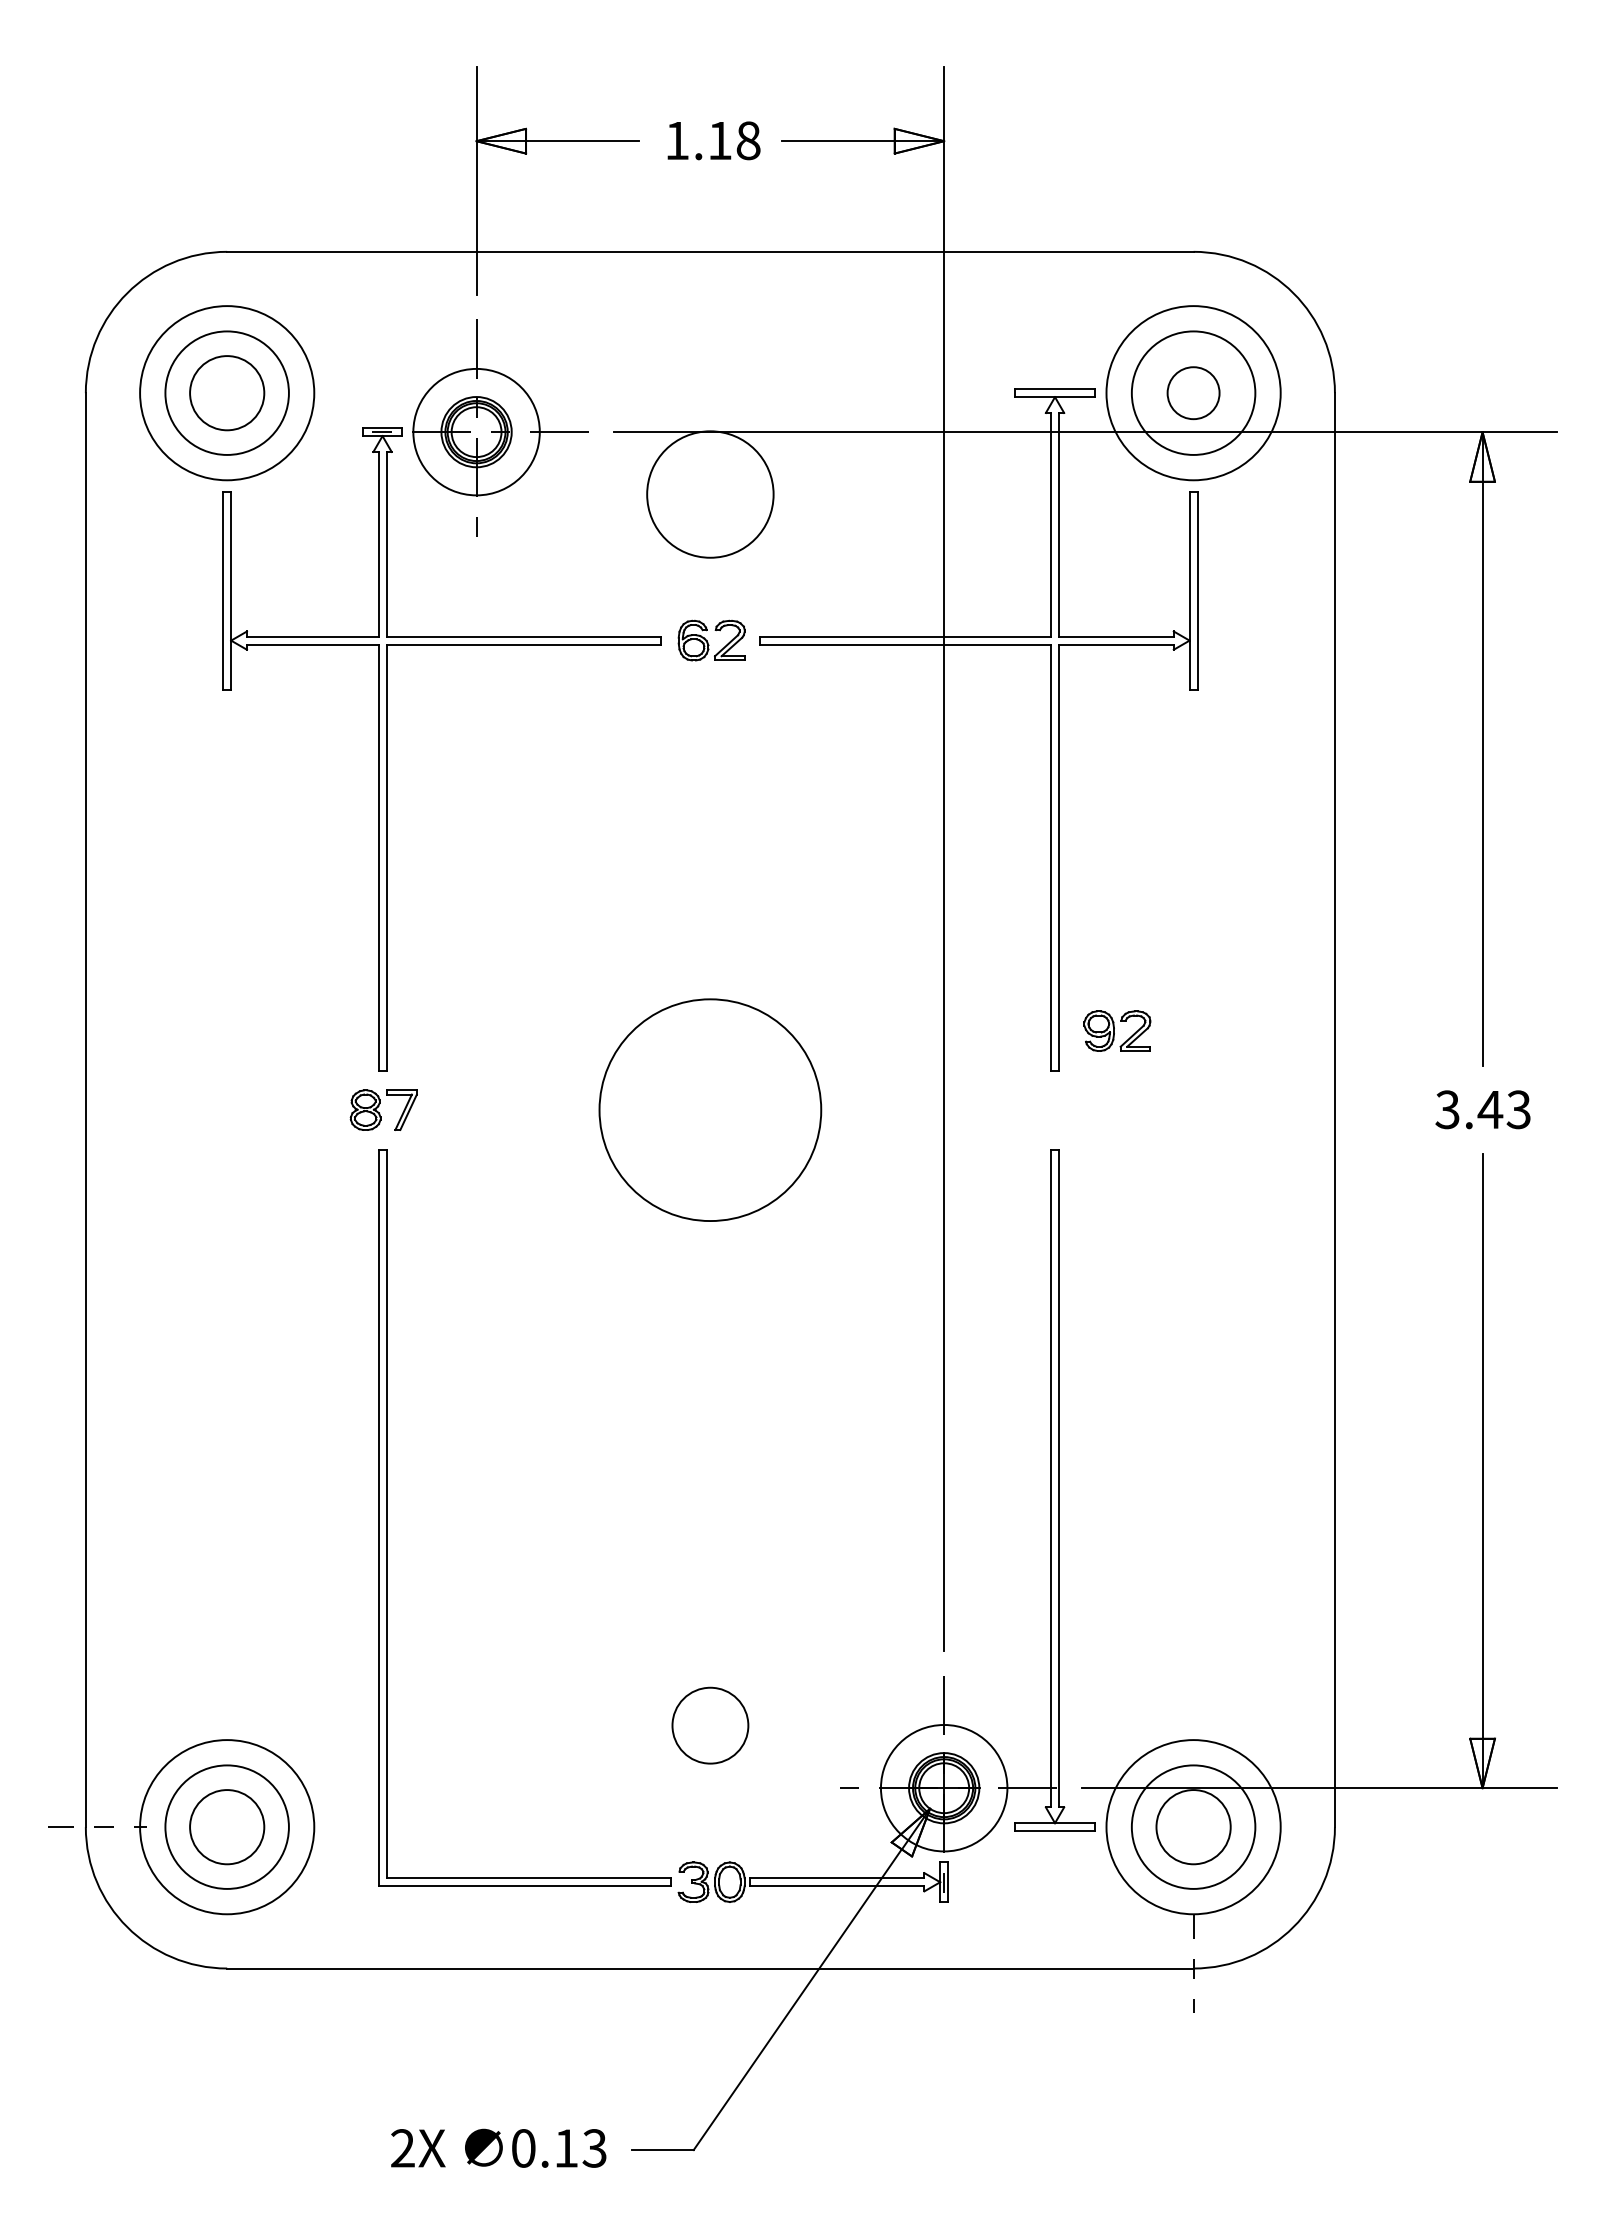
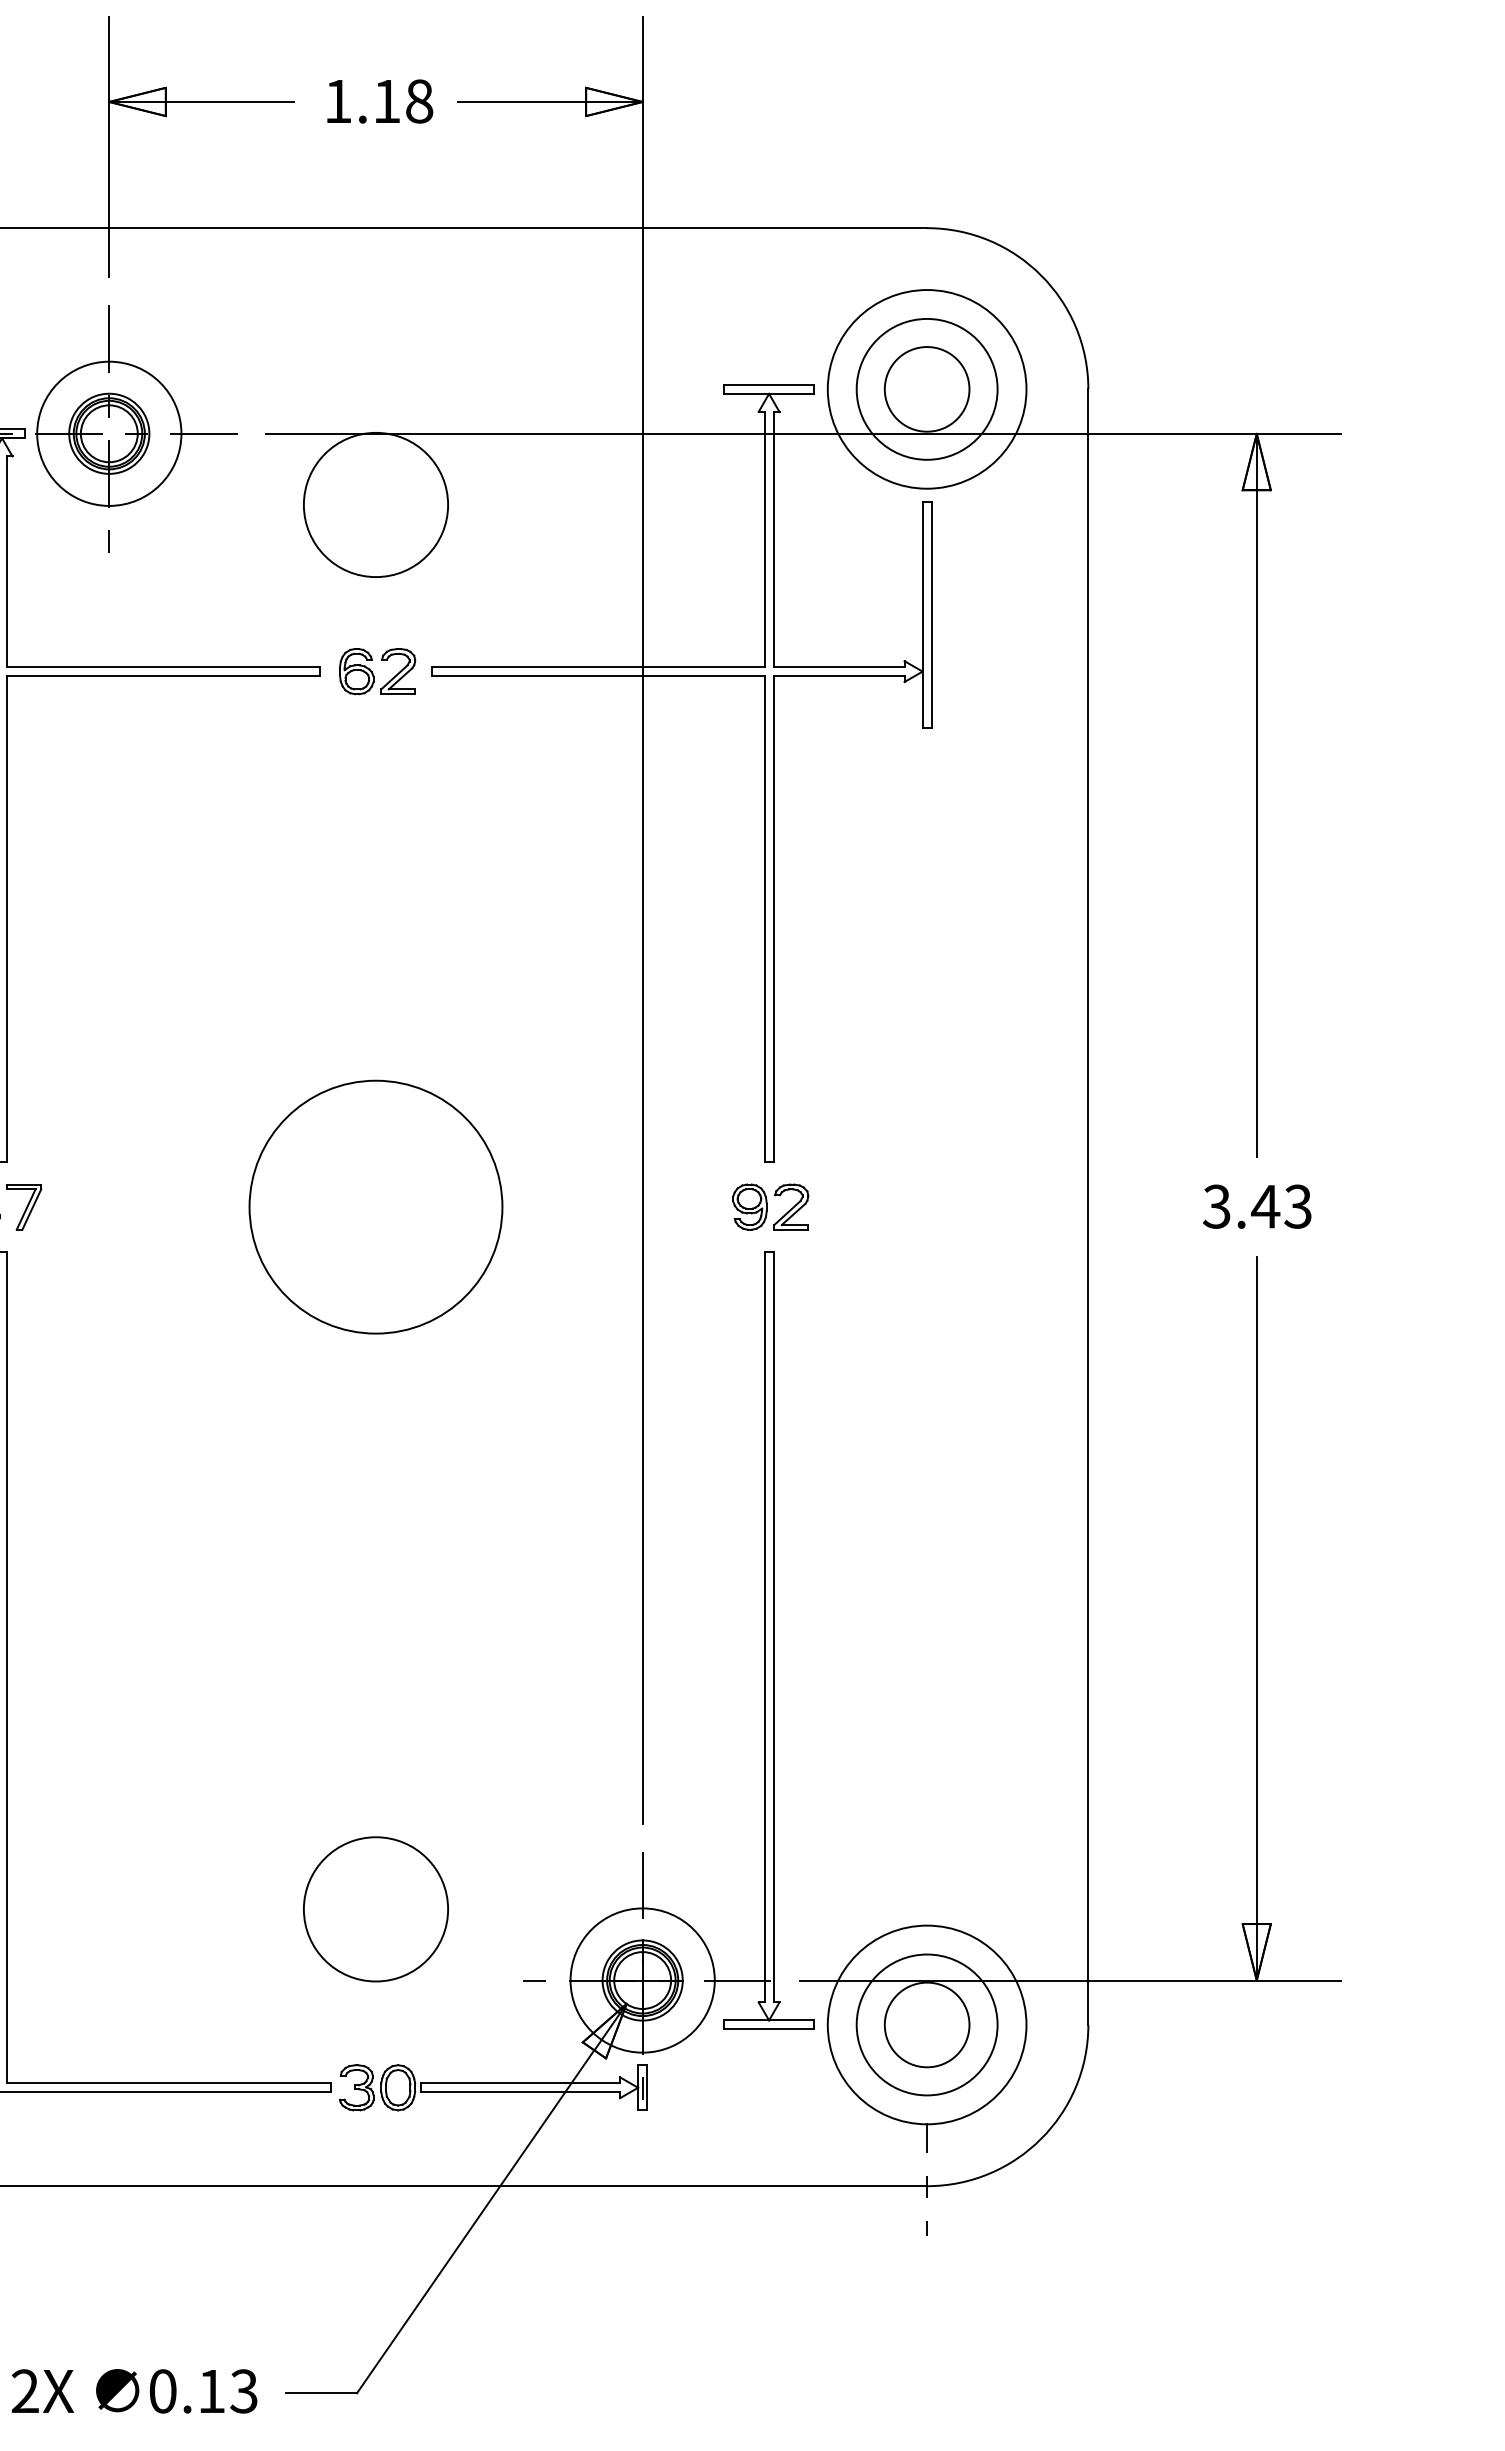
circle: (1193, 393) -> (927, 389), size x1.43
part: (1117, 1030) -> (770, 1206), moved
circle: (710, 1725) -> (376, 1909), size x1.67

